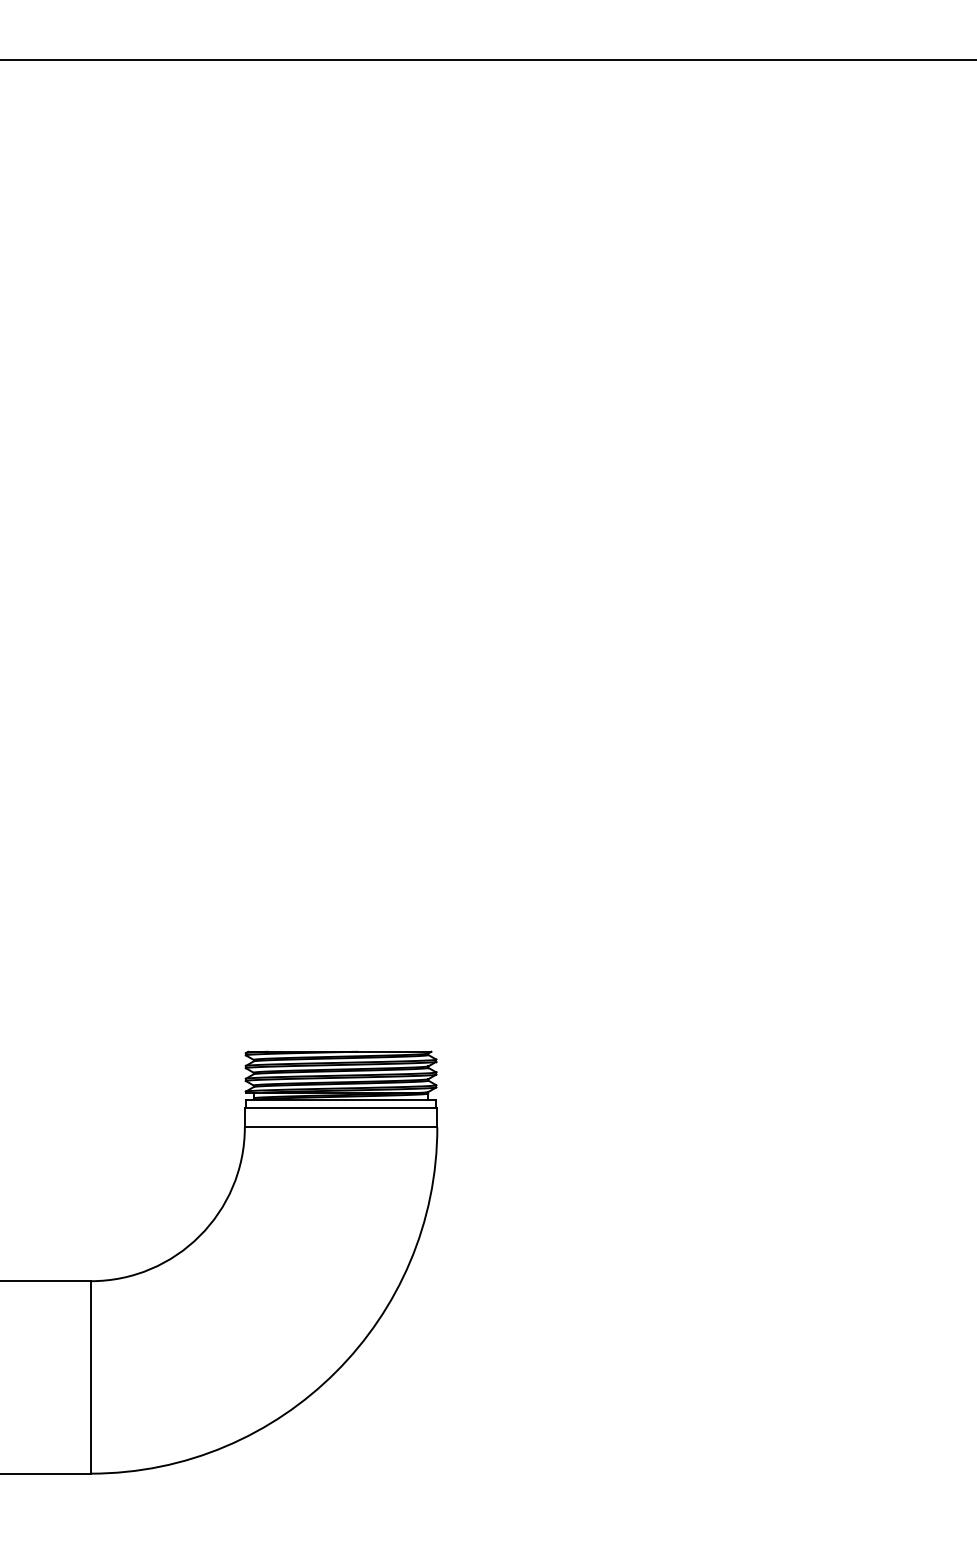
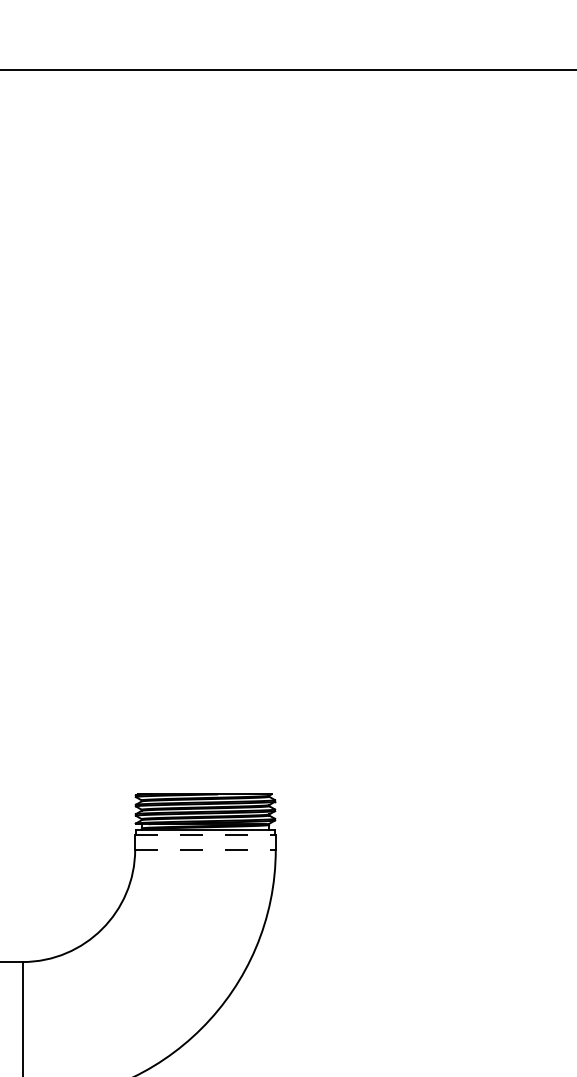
line: (341, 1107) -> (205, 835), solid -> dashed
line: (341, 1127) -> (205, 849), solid -> dashed

